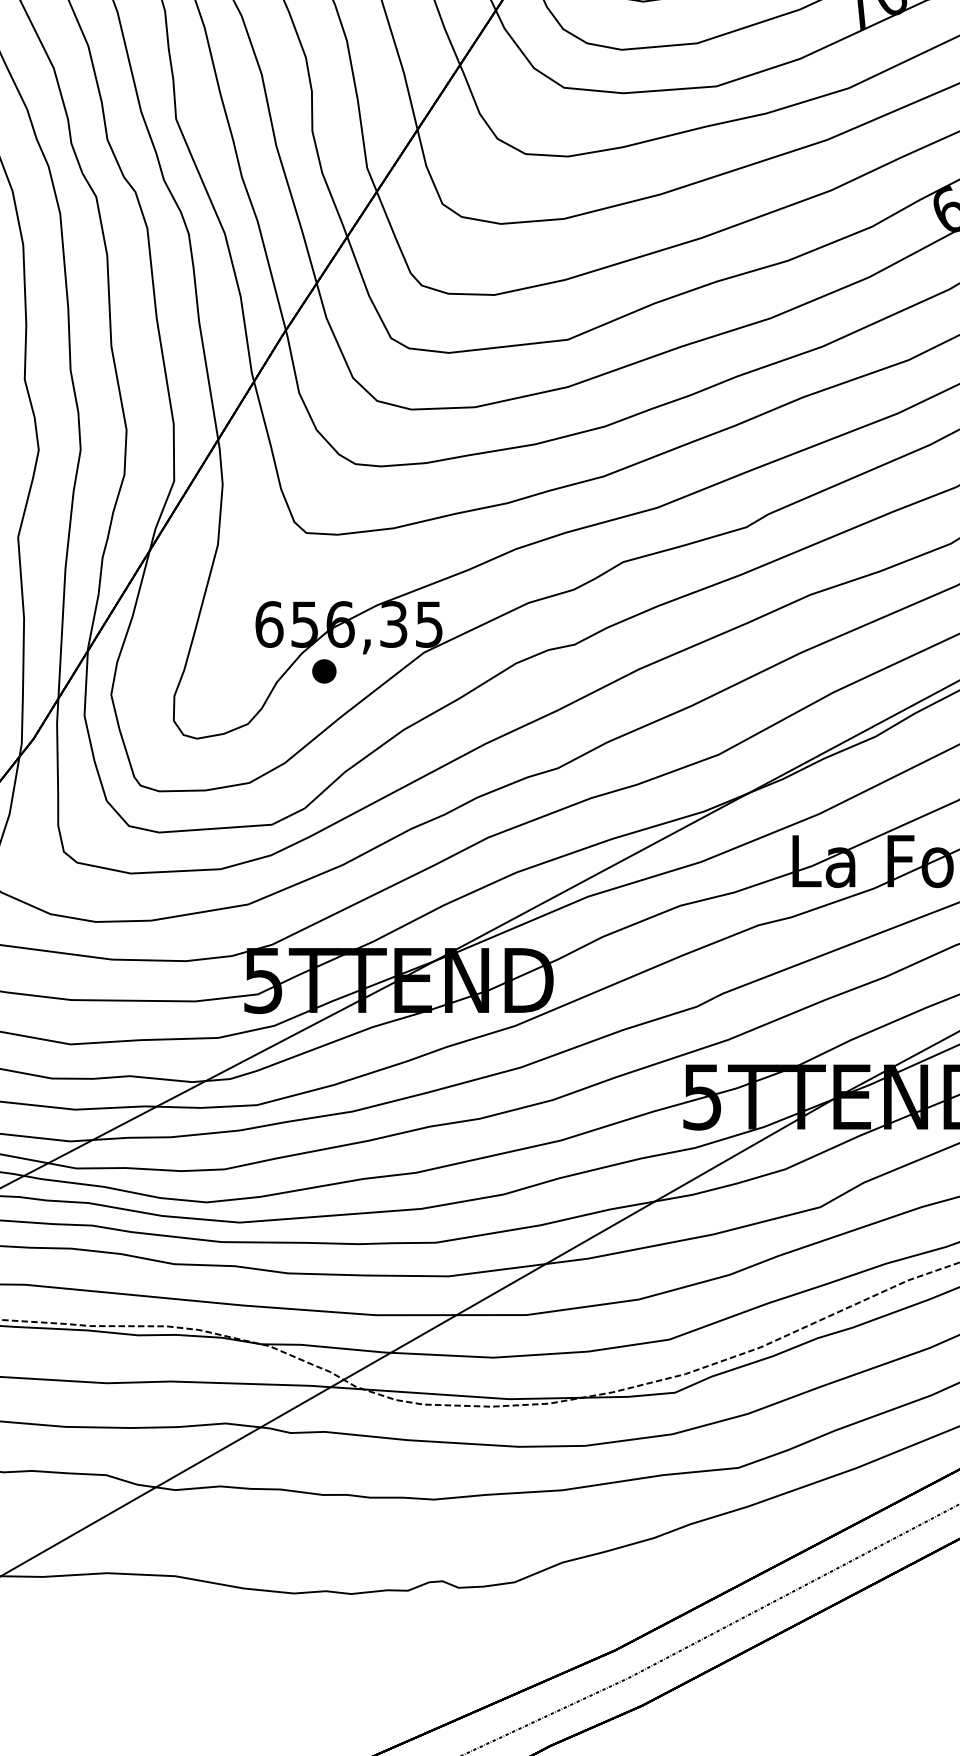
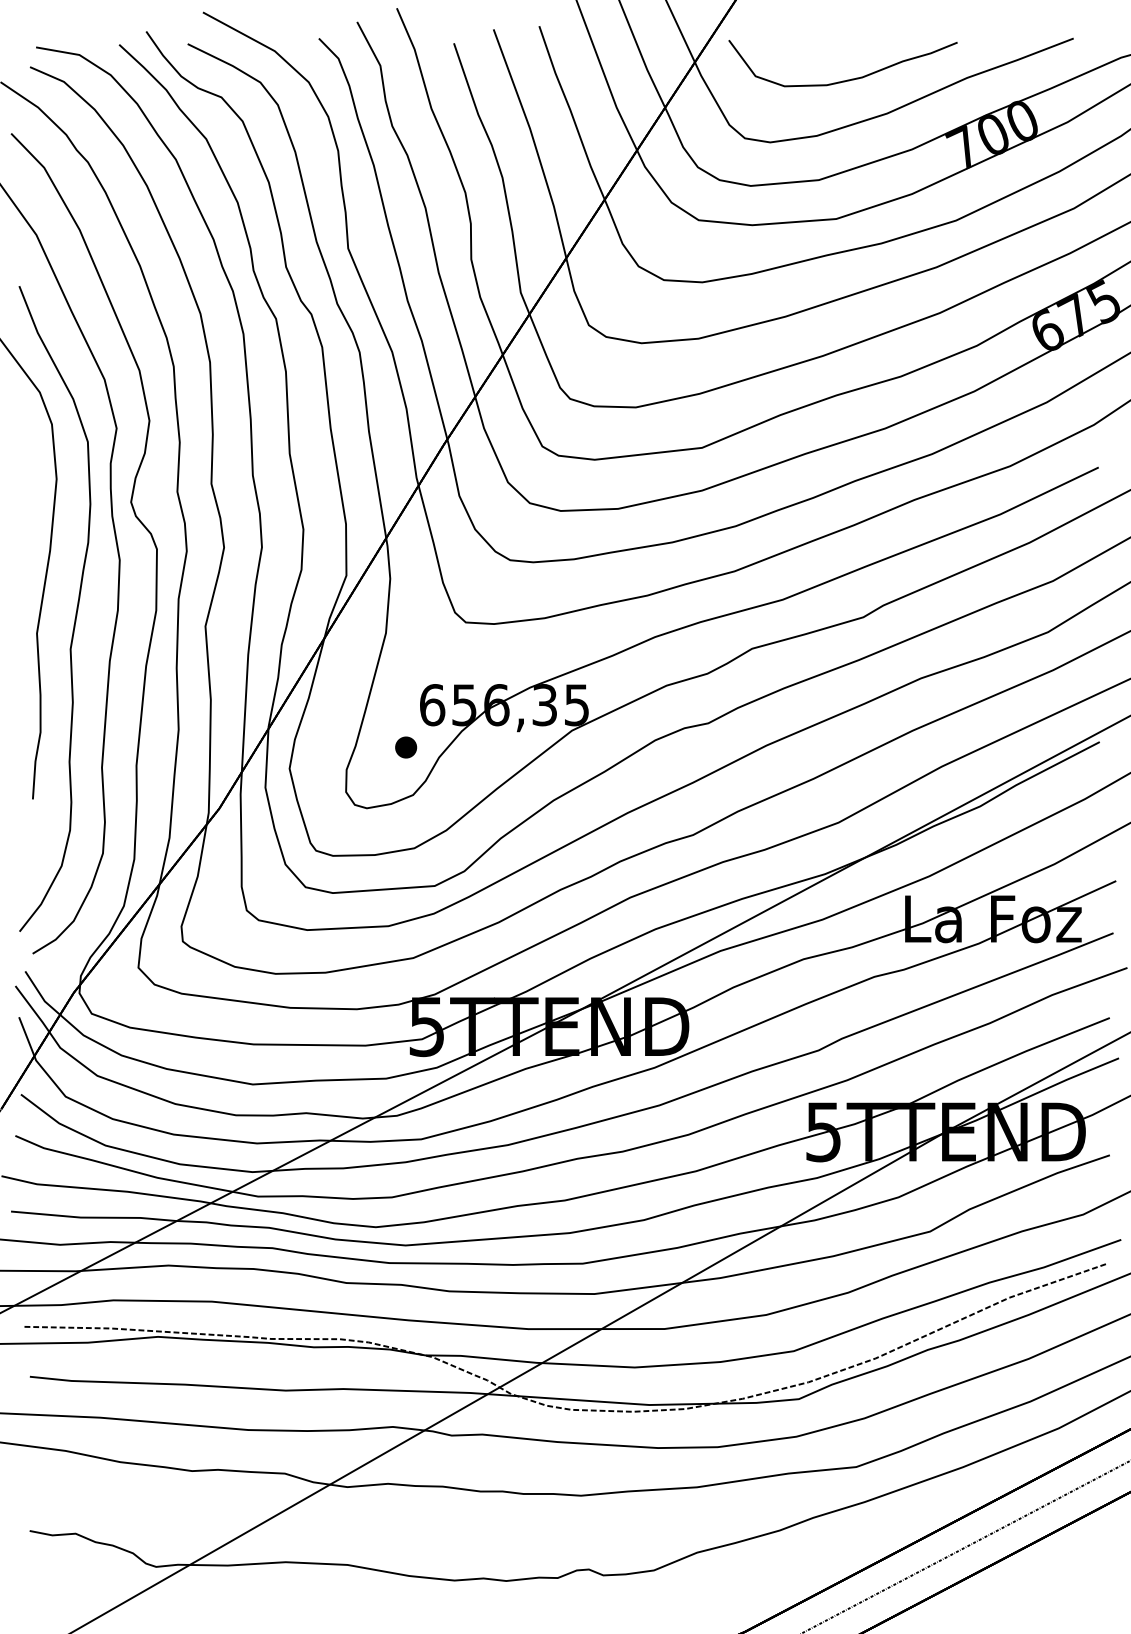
part: (324, 671) -> (406, 747), moved

